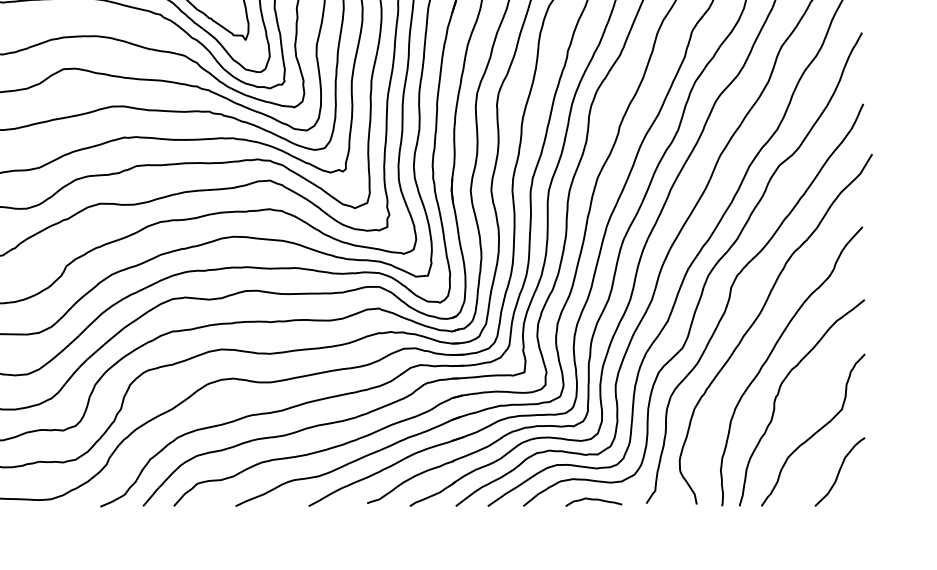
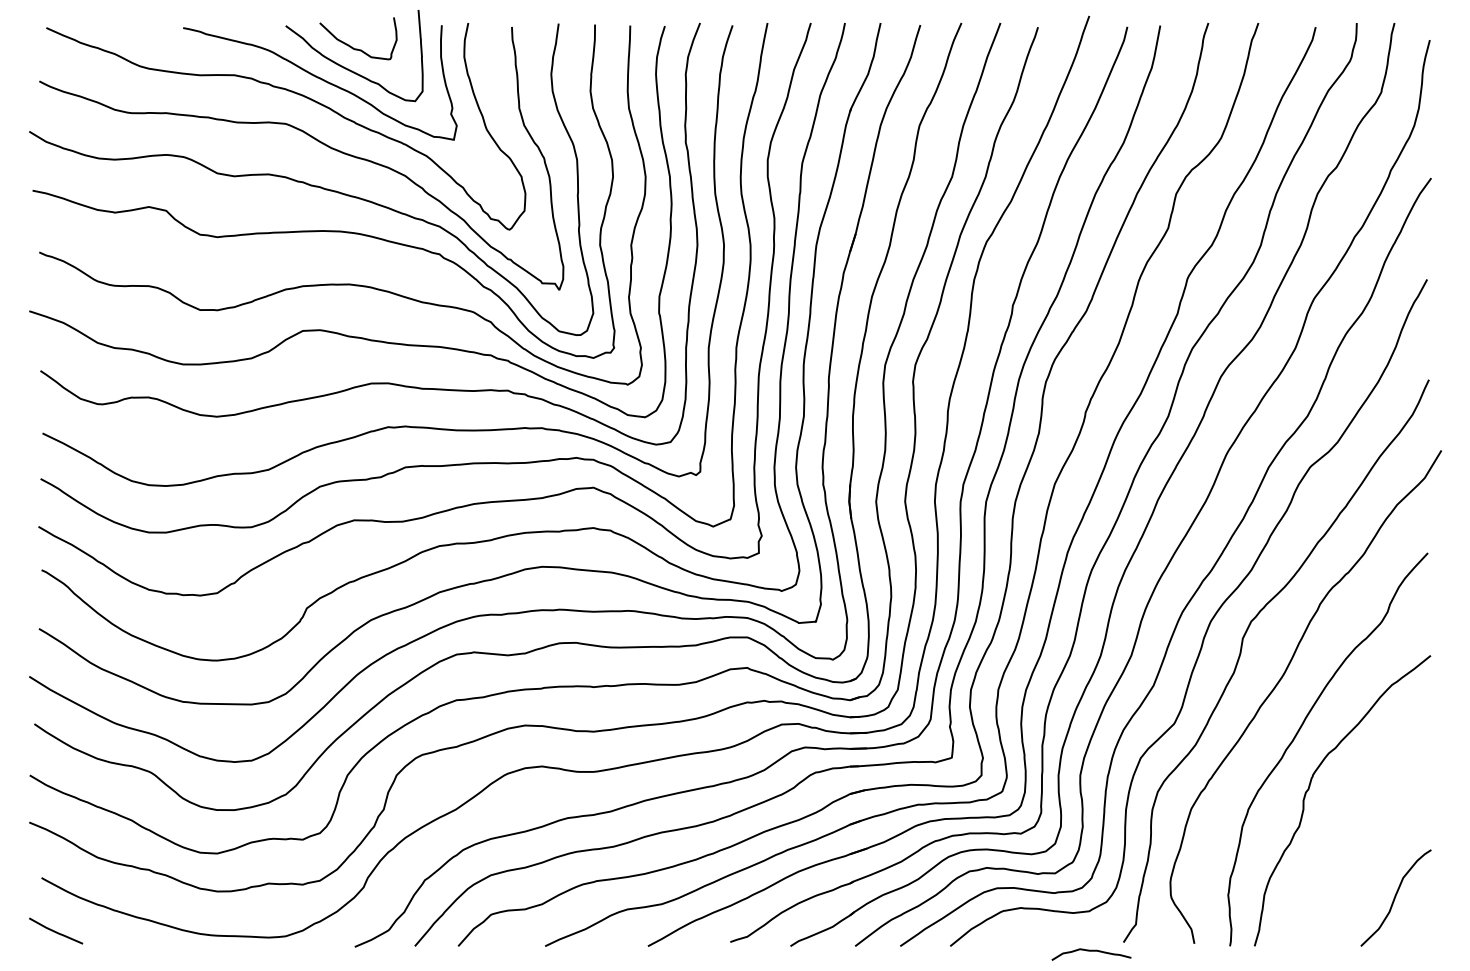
curve: (816, 431) -> (1362, 841), removed
curve: (593, 500) -> (1091, 951), moved

